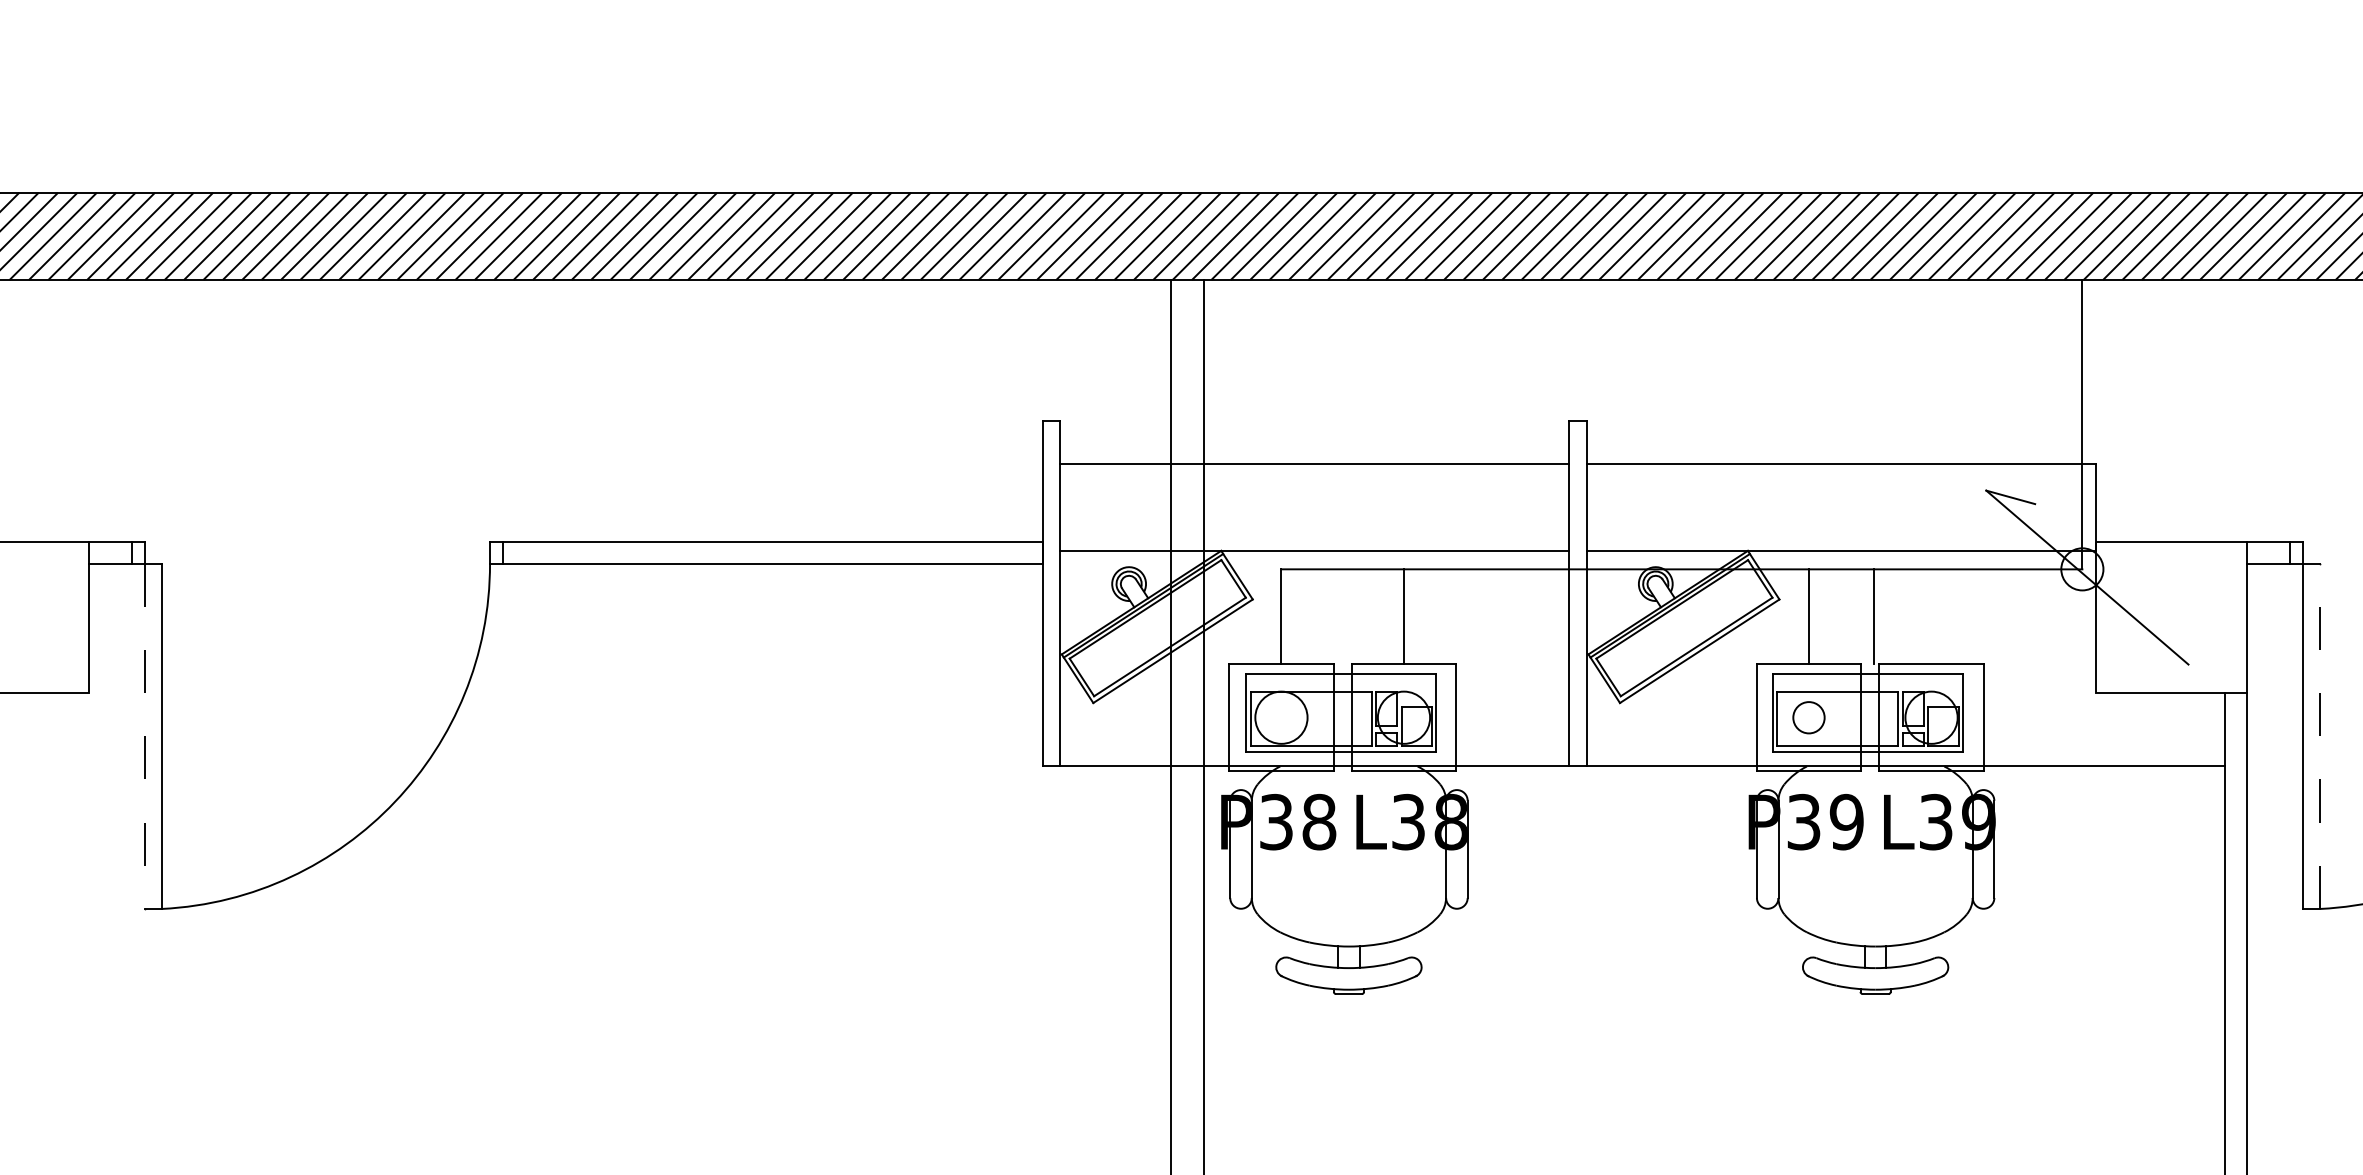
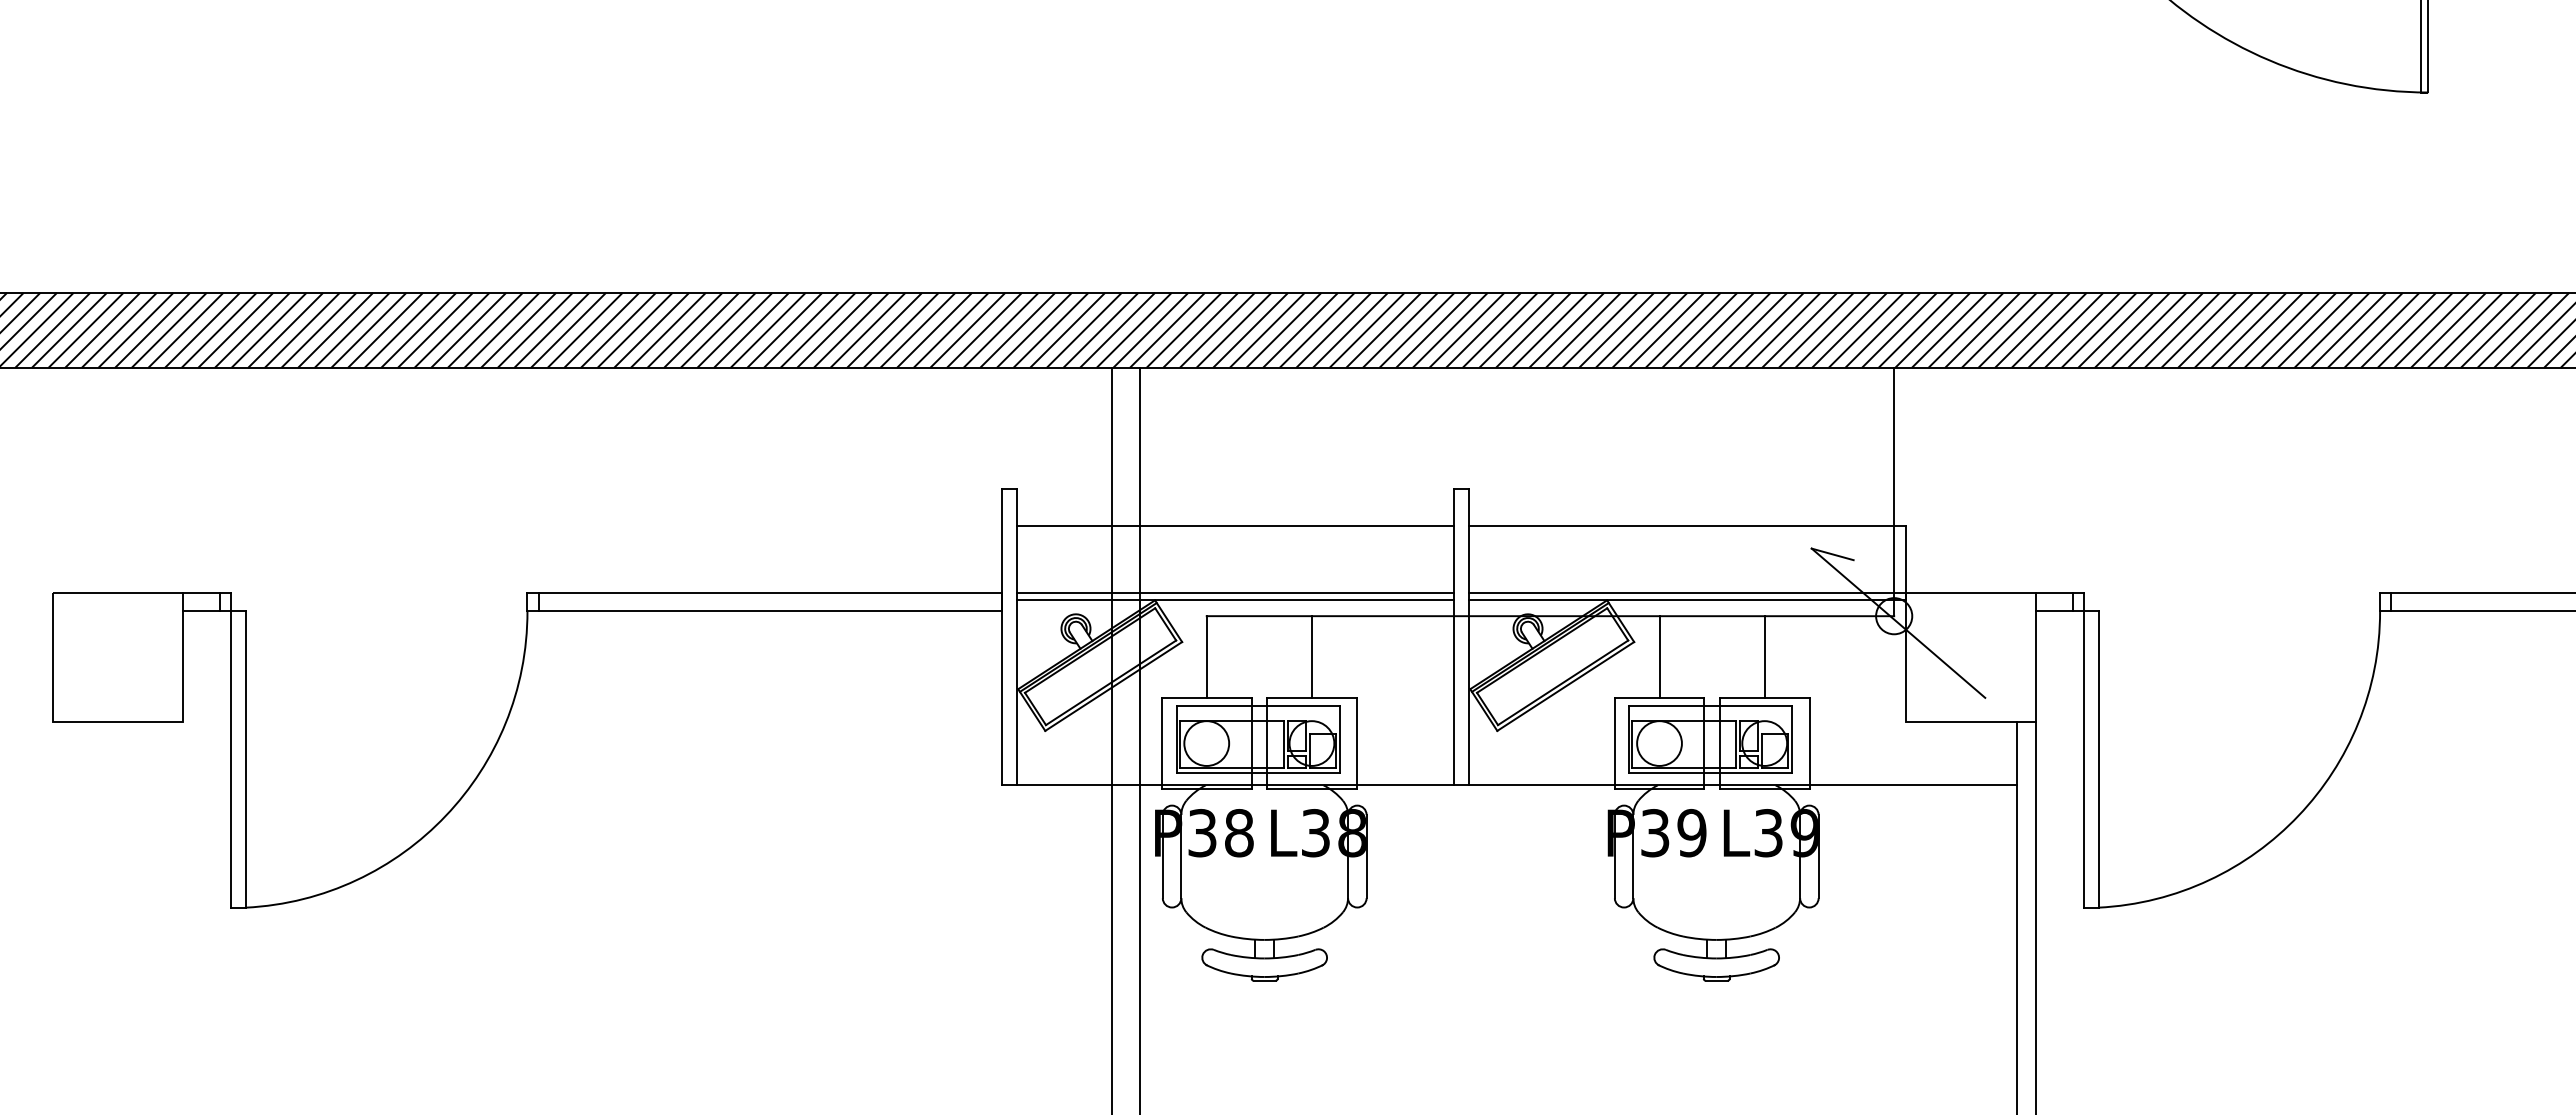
line: (1313, 541) -> (1234, 592), added
line: (1840, 541) -> (1686, 592), added
line: (1874, 616) -> (1764, 656), moved
circle: (1808, 717) -> (1659, 743), size x1.67
line: (2320, 735) -> (2098, 758), dashed -> solid
line: (145, 736) -> (231, 759), dashed -> solid

